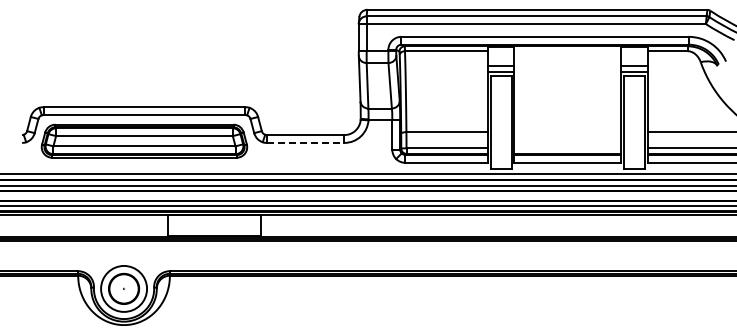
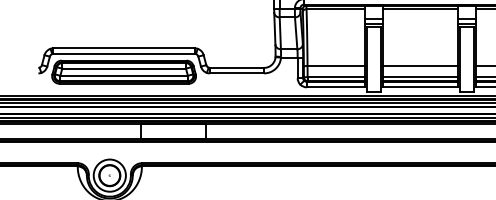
line: (567, 51) -> (420, 9), added
line: (567, 132) -> (420, 66), added
line: (305, 142) -> (236, 73), dashed -> solid
line: (567, 148) -> (420, 77), added

